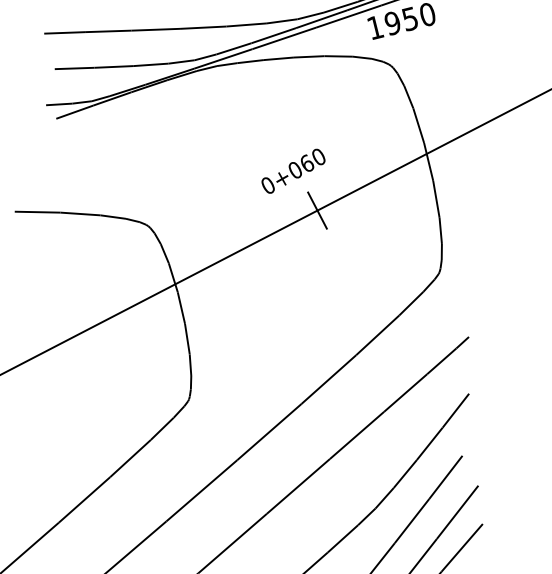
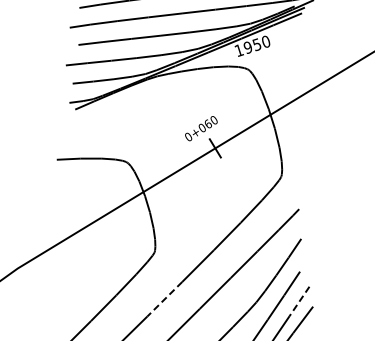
line: (201, 491) -> (164, 299), solid -> dashed
line: (457, 512) -> (299, 301), solid -> dashed

